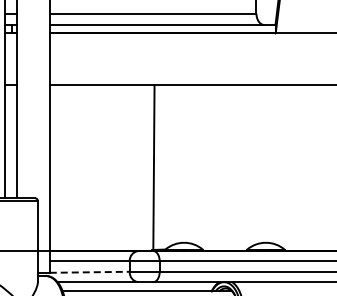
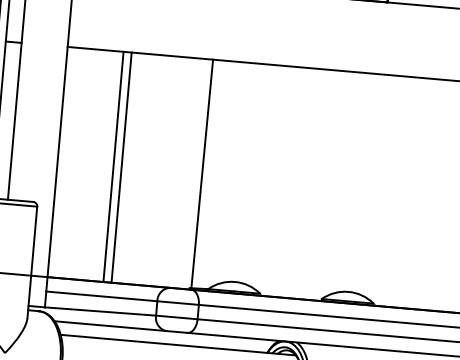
line: (90, 168) -> (114, 167), added
line: (95, 168) -> (121, 168), added
line: (90, 272) -> (101, 311), dashed -> solid

